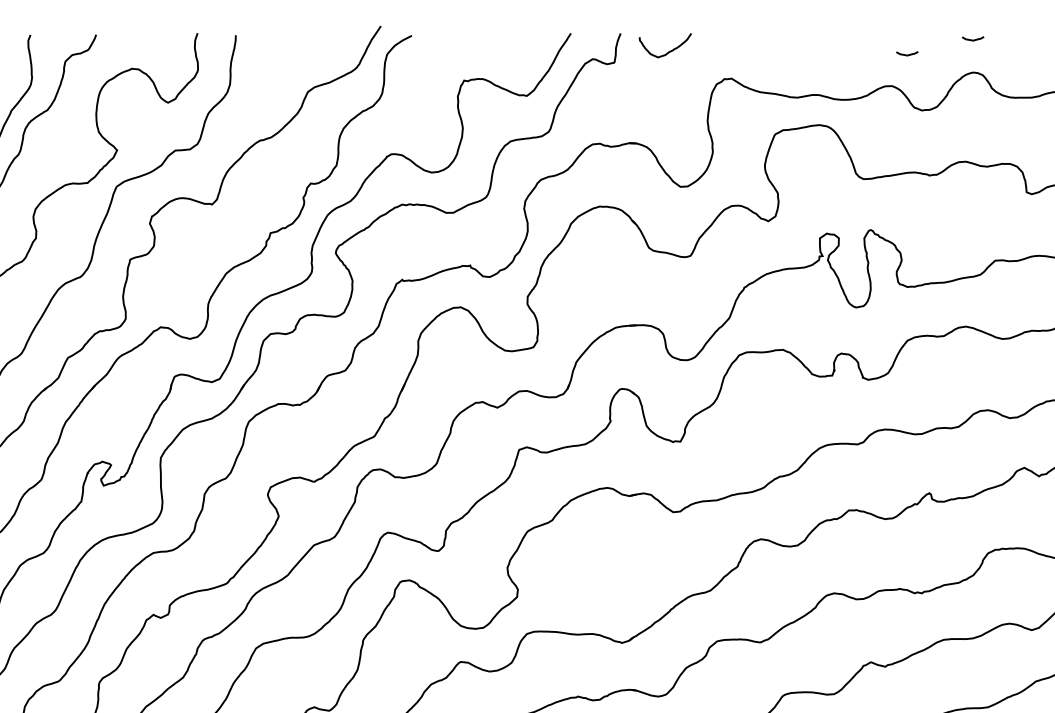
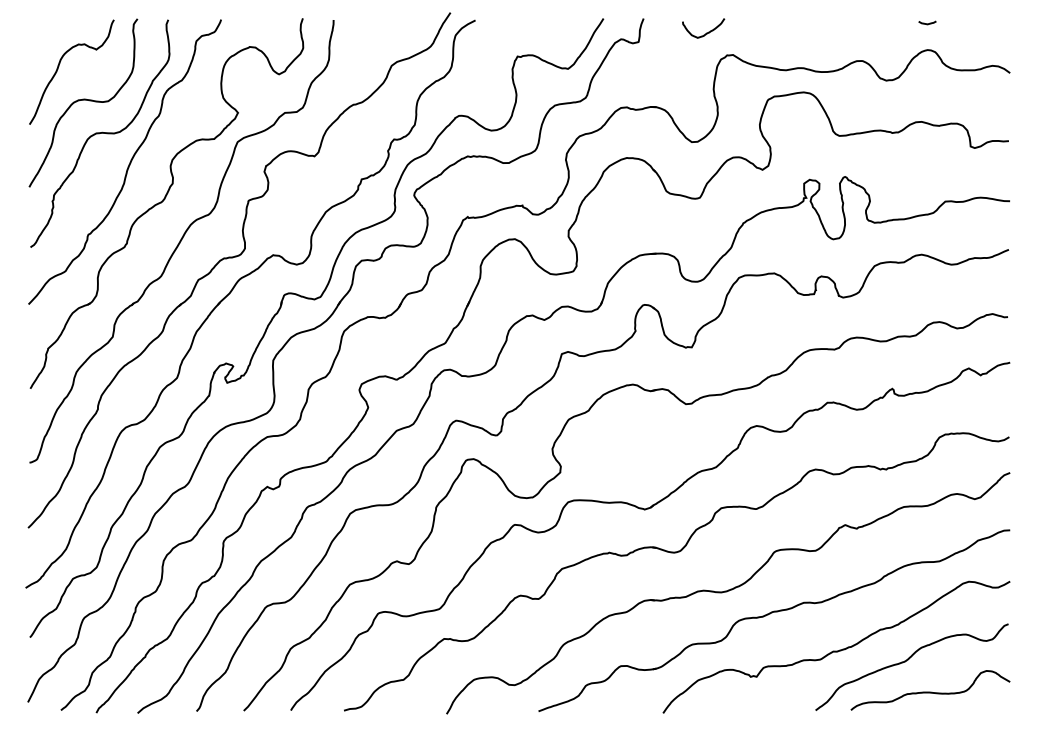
curve: (668, 50) -> (706, 32), moved
curve: (907, 54) -> (874, 35), removed

